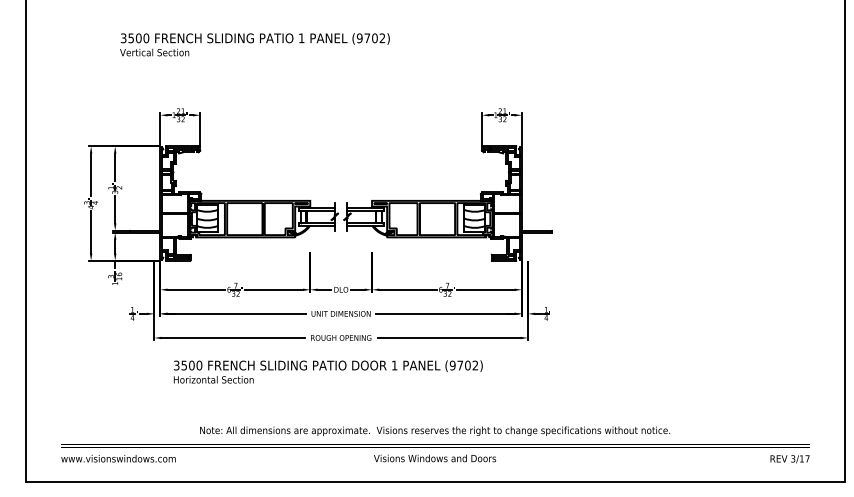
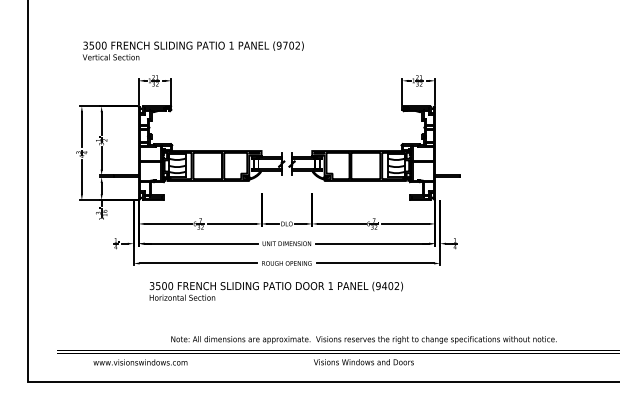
text: (254, 44) -> (192, 50), moved
text: (460, 365) -> (384, 286), (9702) -> (9402)
text: (118, 458) -> (140, 362), moved

